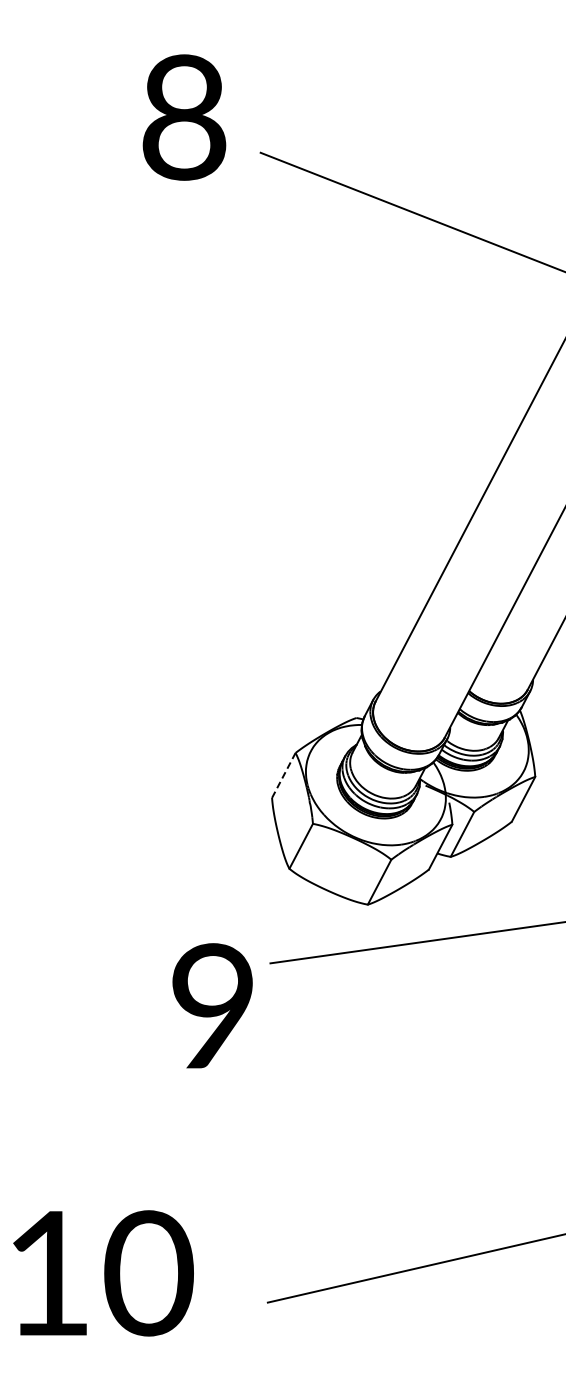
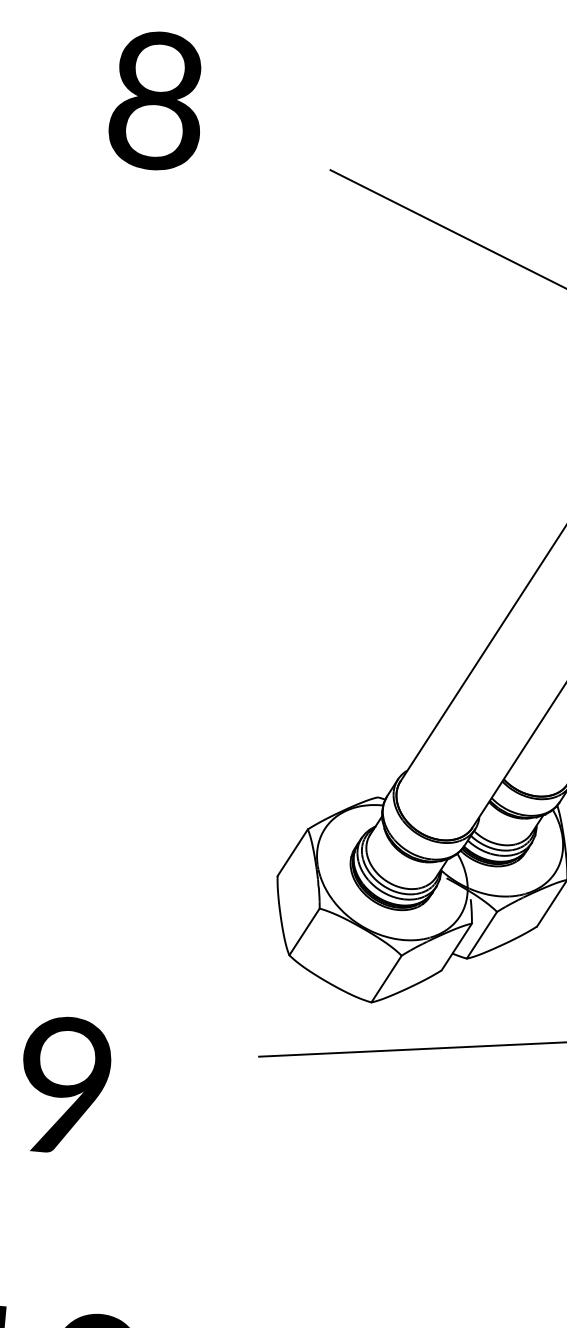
text: (184, 117) -> (157, 100), moved
line: (284, 775) -> (293, 852), dashed -> solid
text: (212, 1005) -> (64, 1085), moved

